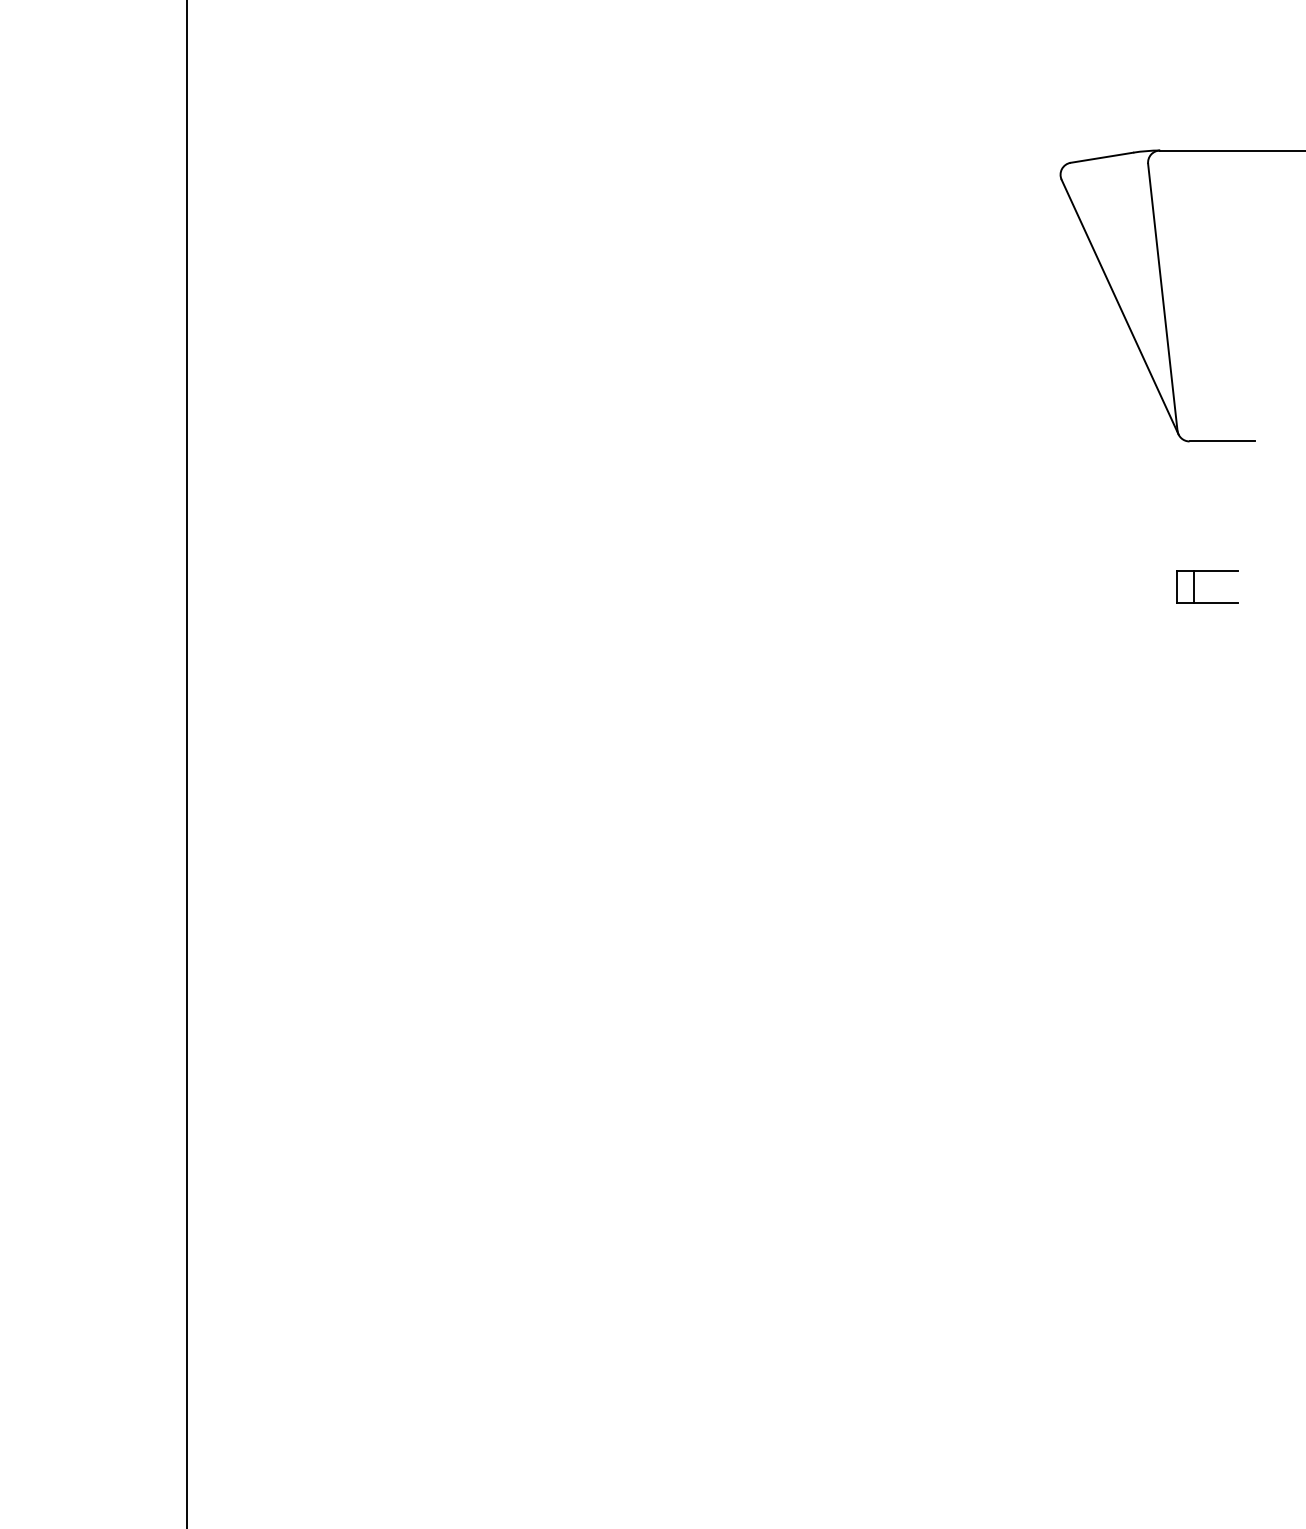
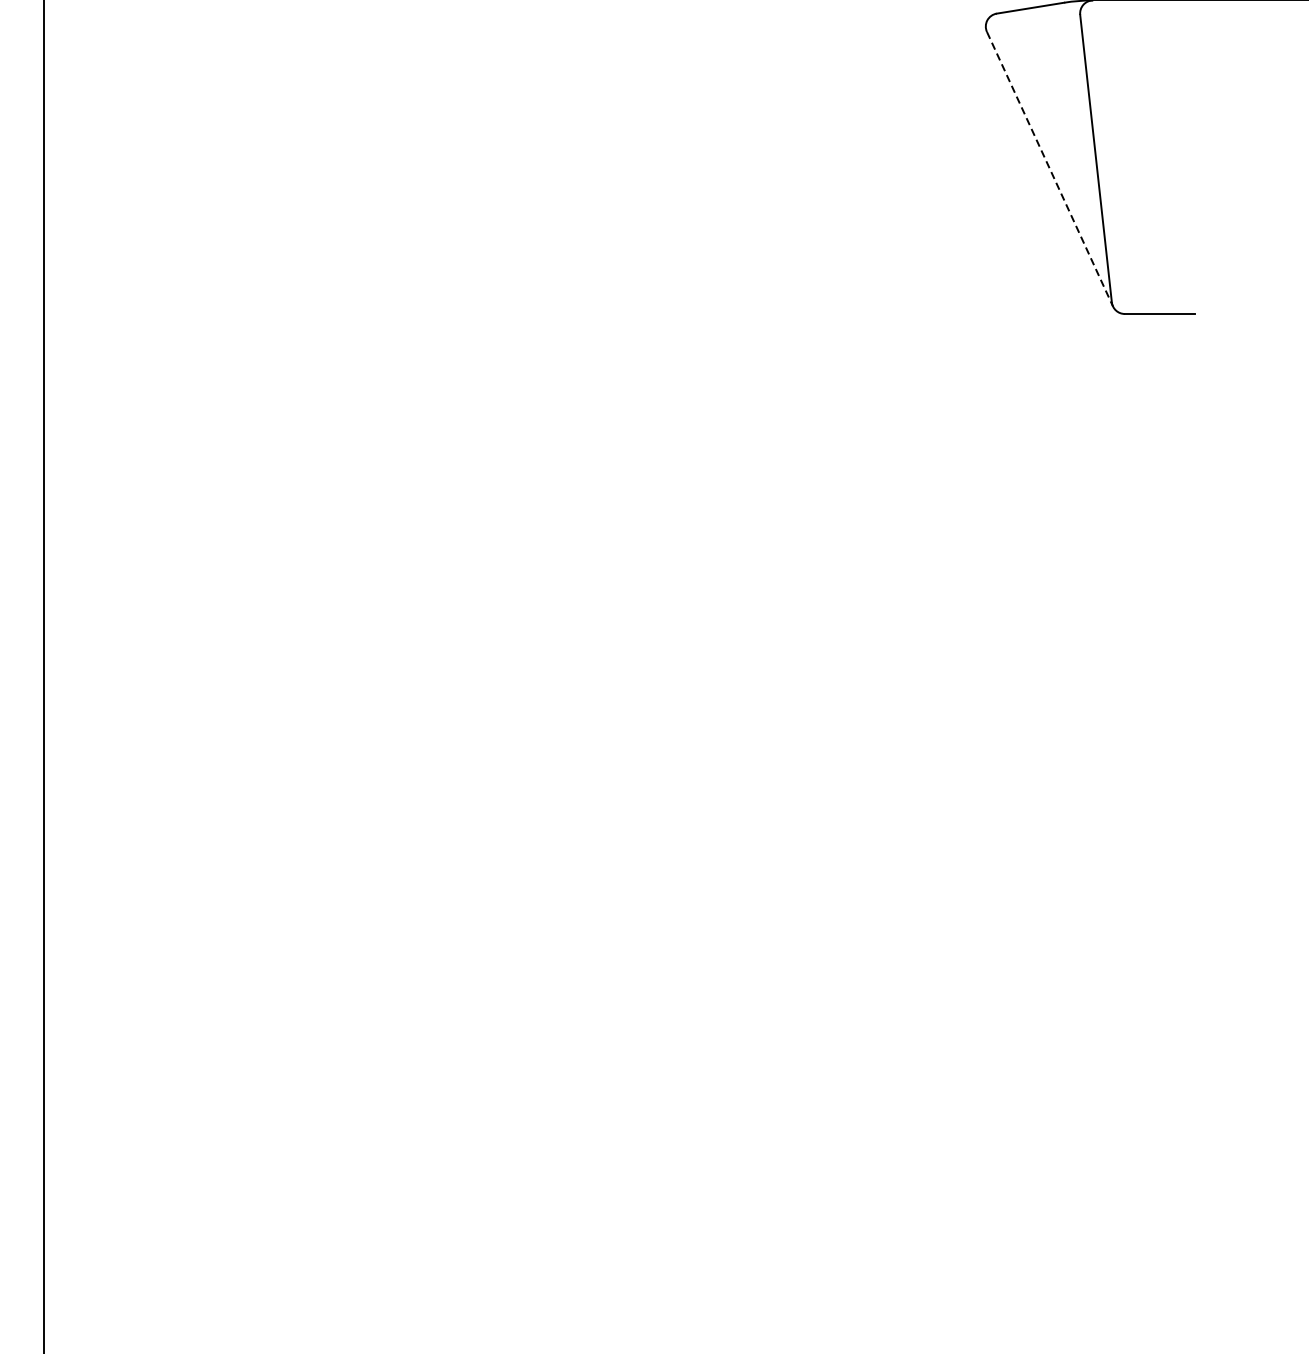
line: (1120, 307) -> (1050, 169), solid -> dashed
part: (1194, 586) -> (1130, 470), removed

